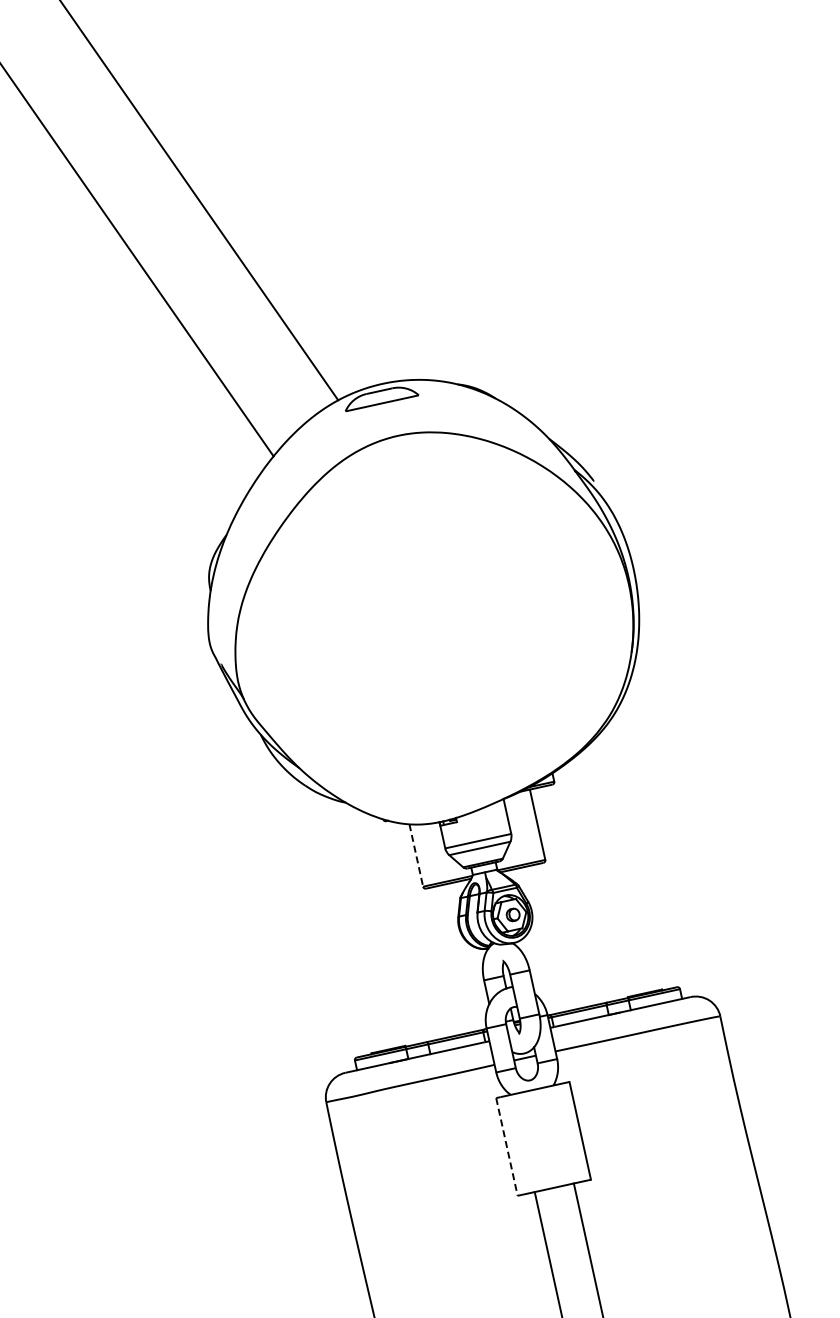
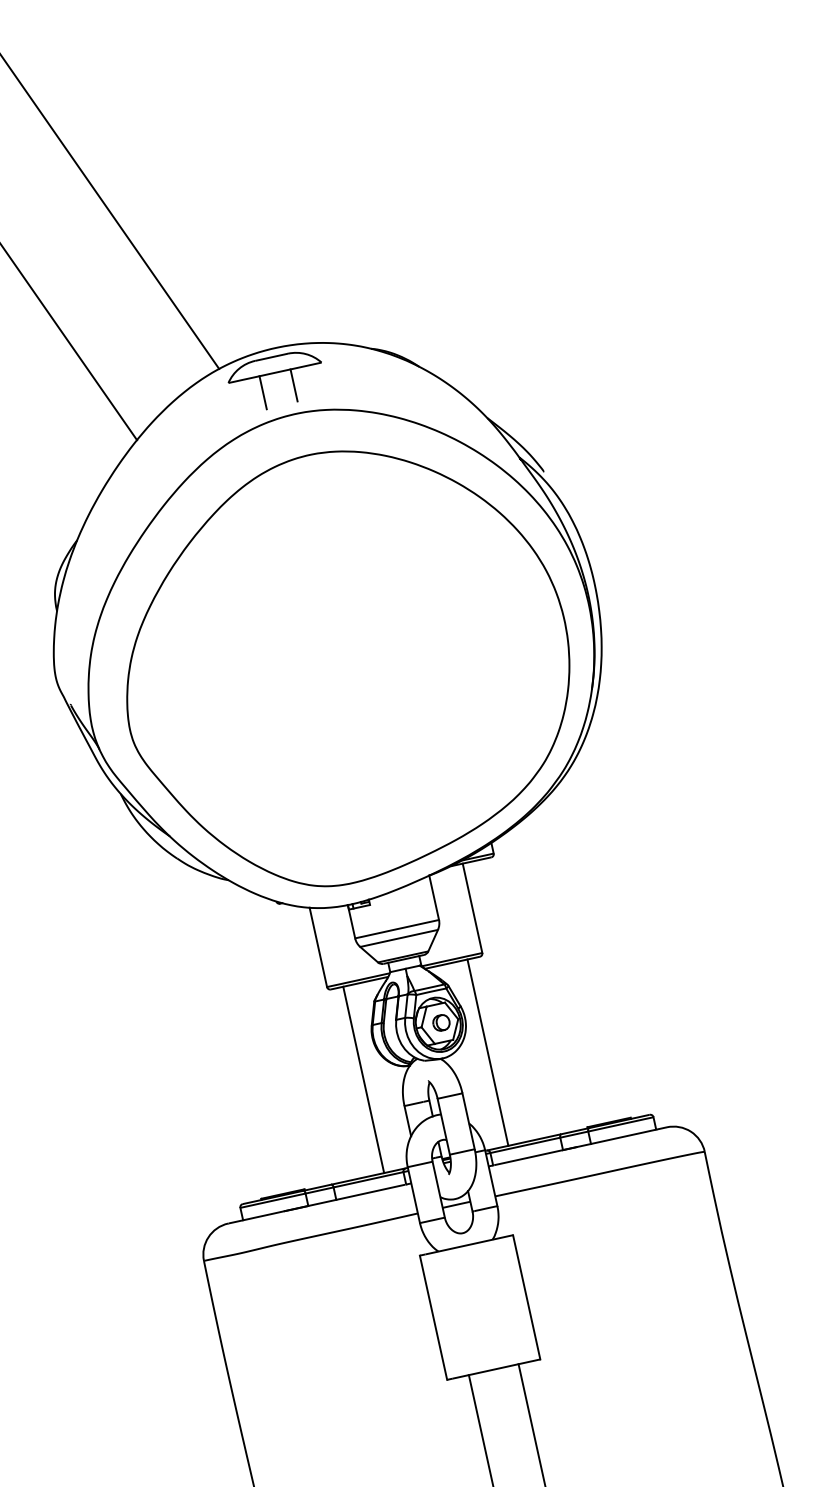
line: (396, 412) -> (293, 384), added
line: (372, 419) -> (262, 393), added
part: (439, 636) -> (347, 669), added
line: (416, 855) -> (318, 947), dashed -> solid
line: (549, 938) -> (487, 1052), added
line: (451, 959) -> (363, 1079), added
line: (507, 1147) -> (434, 1318), dashed -> solid

